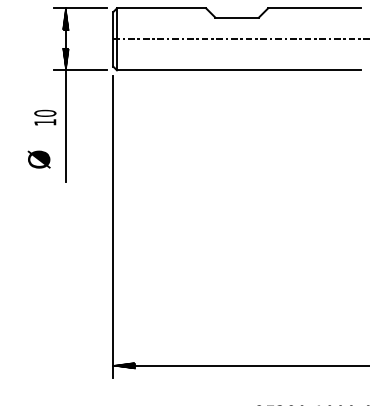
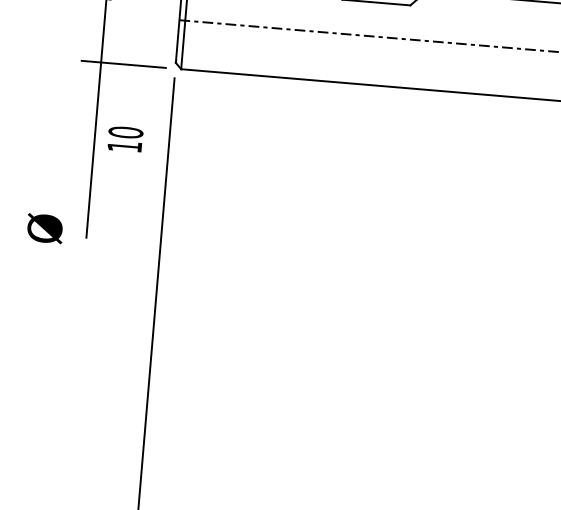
hatch: (65, 59) -> (101, 45), removed
text: (45, 117) -> (125, 138), moved
text: (38, 159) -> (43, 228), moved

